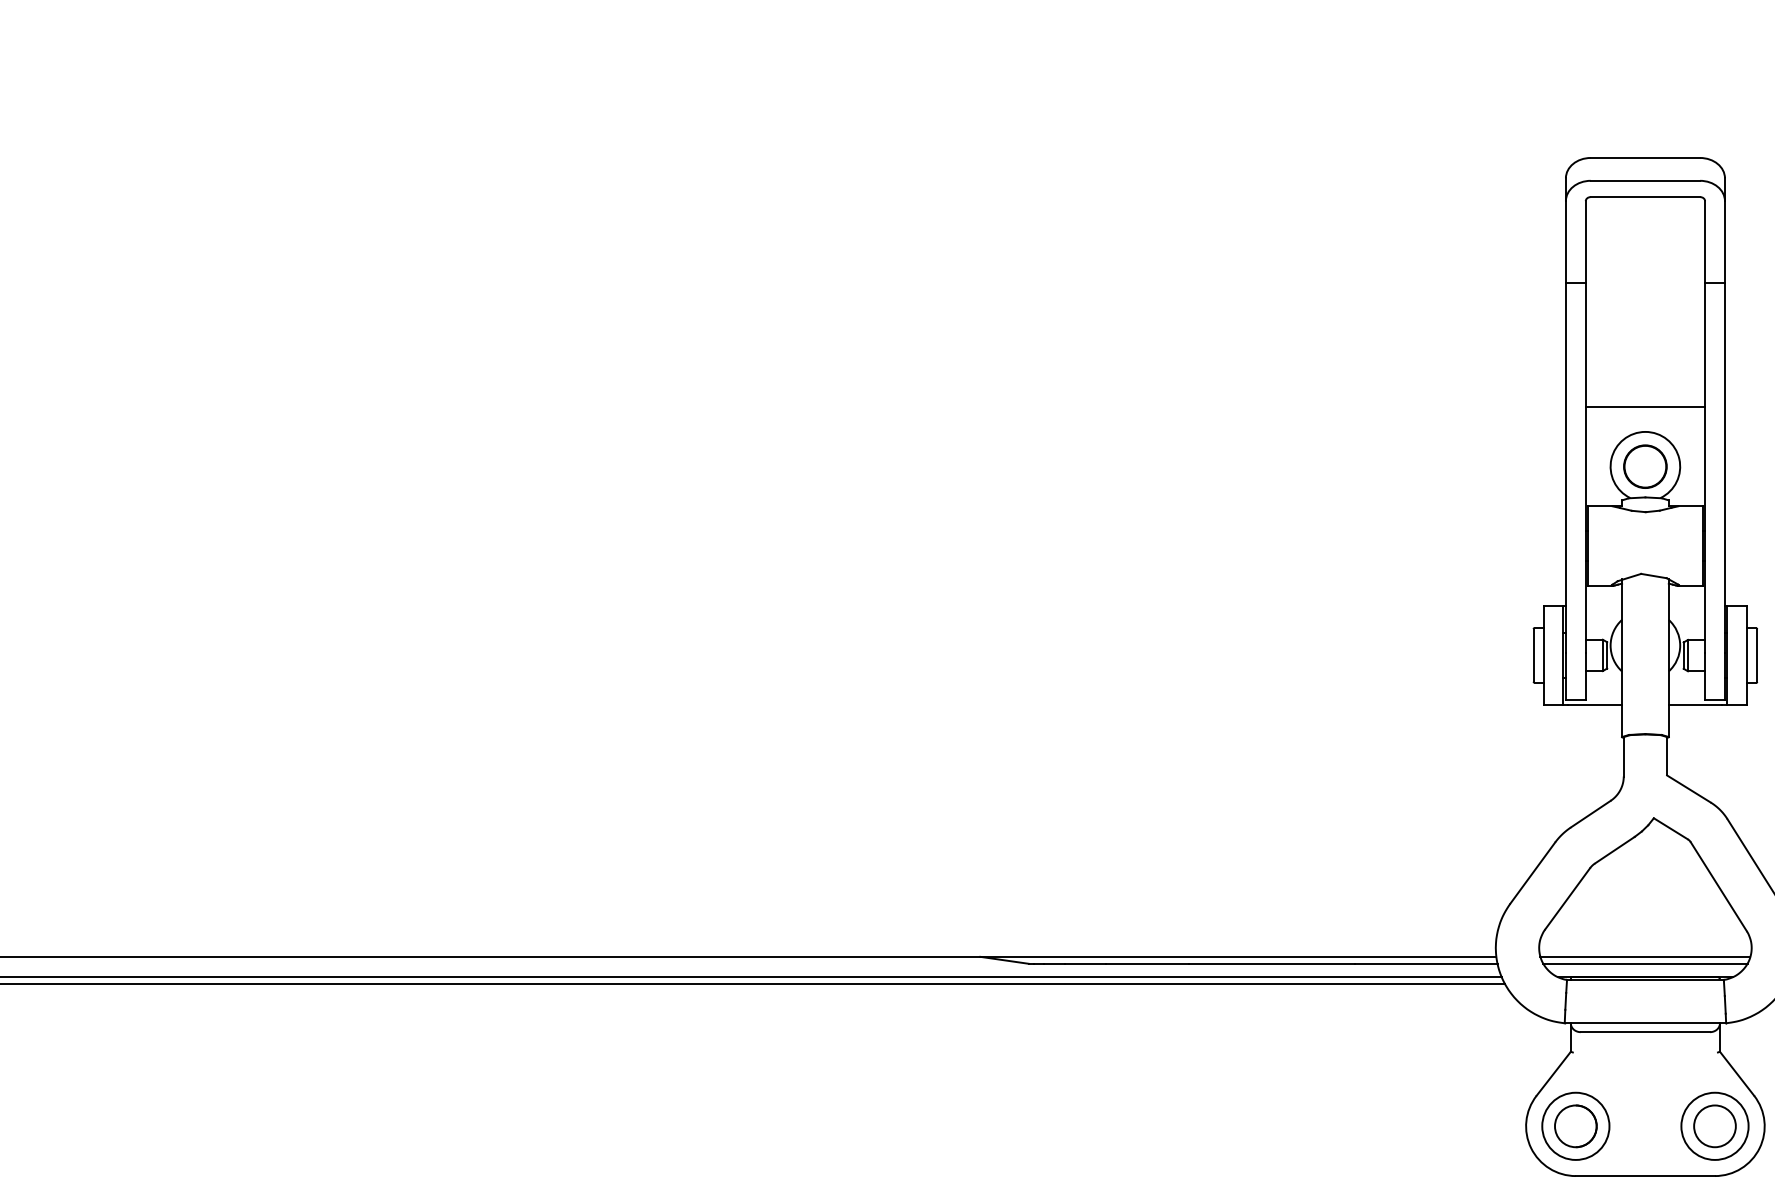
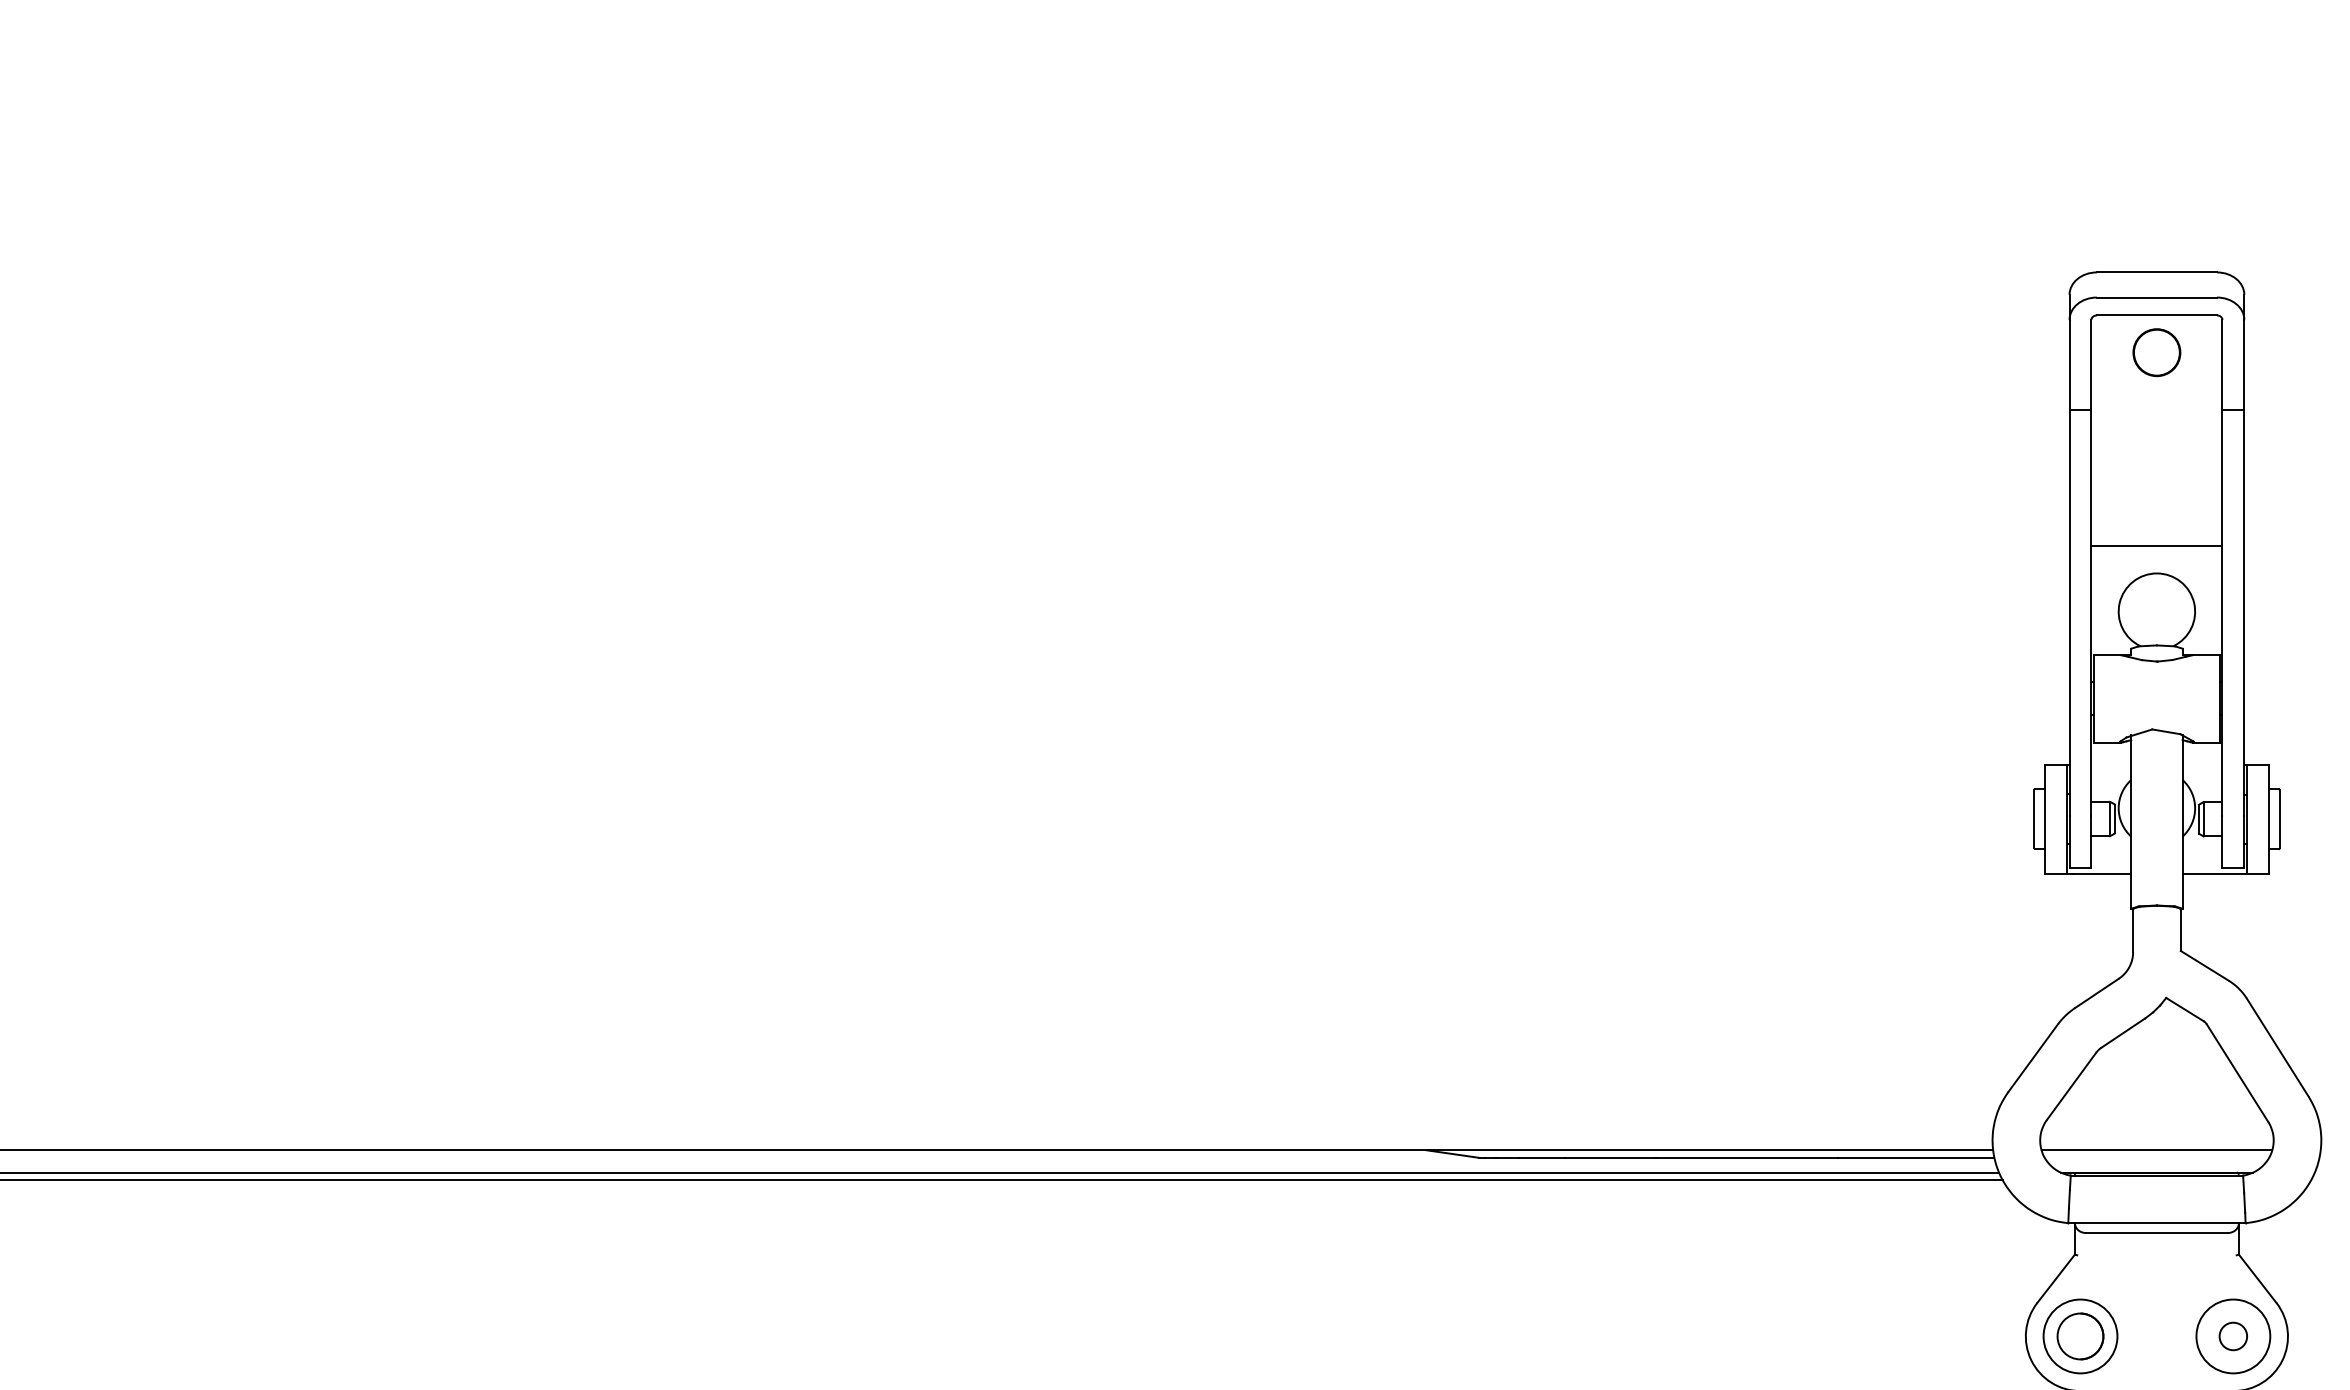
part: (1645, 466) -> (2156, 352), moved
line: (1645, 963) -> (2156, 1157), removed
circle: (1715, 1126) -> (2233, 1336), size x0.6

